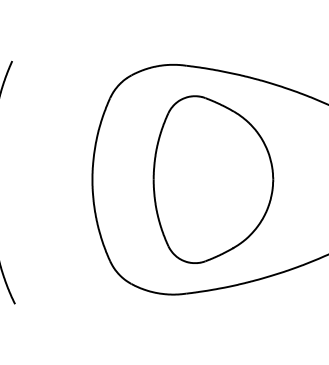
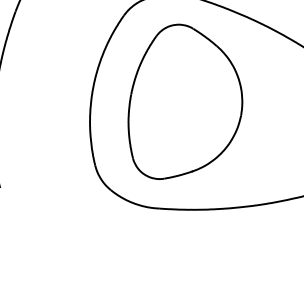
part: (213, 179) -> (186, 104), moved

